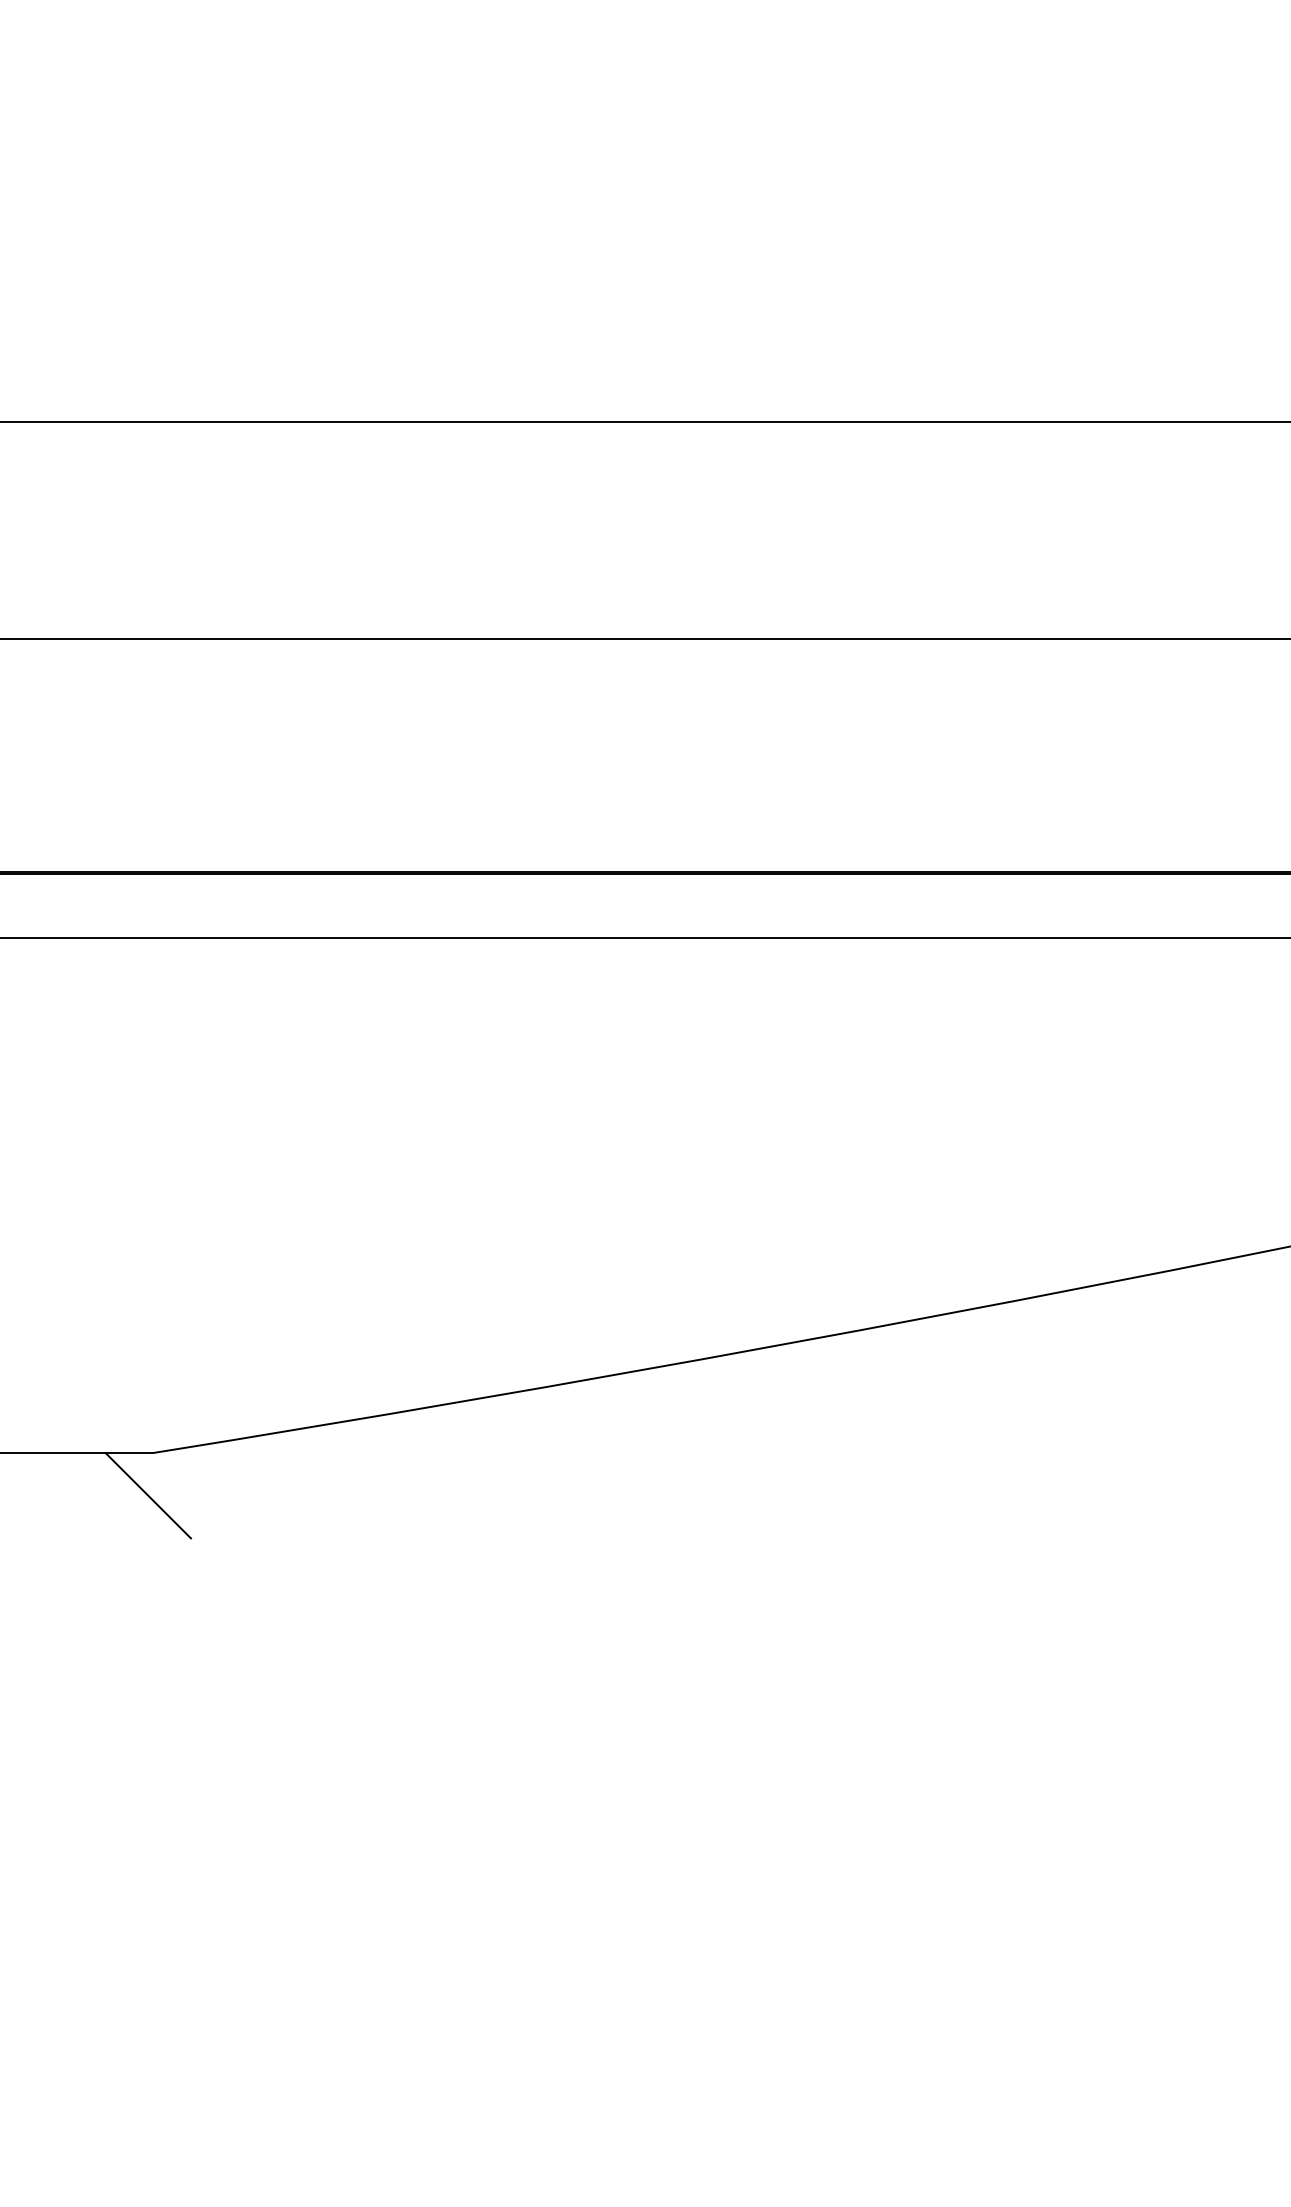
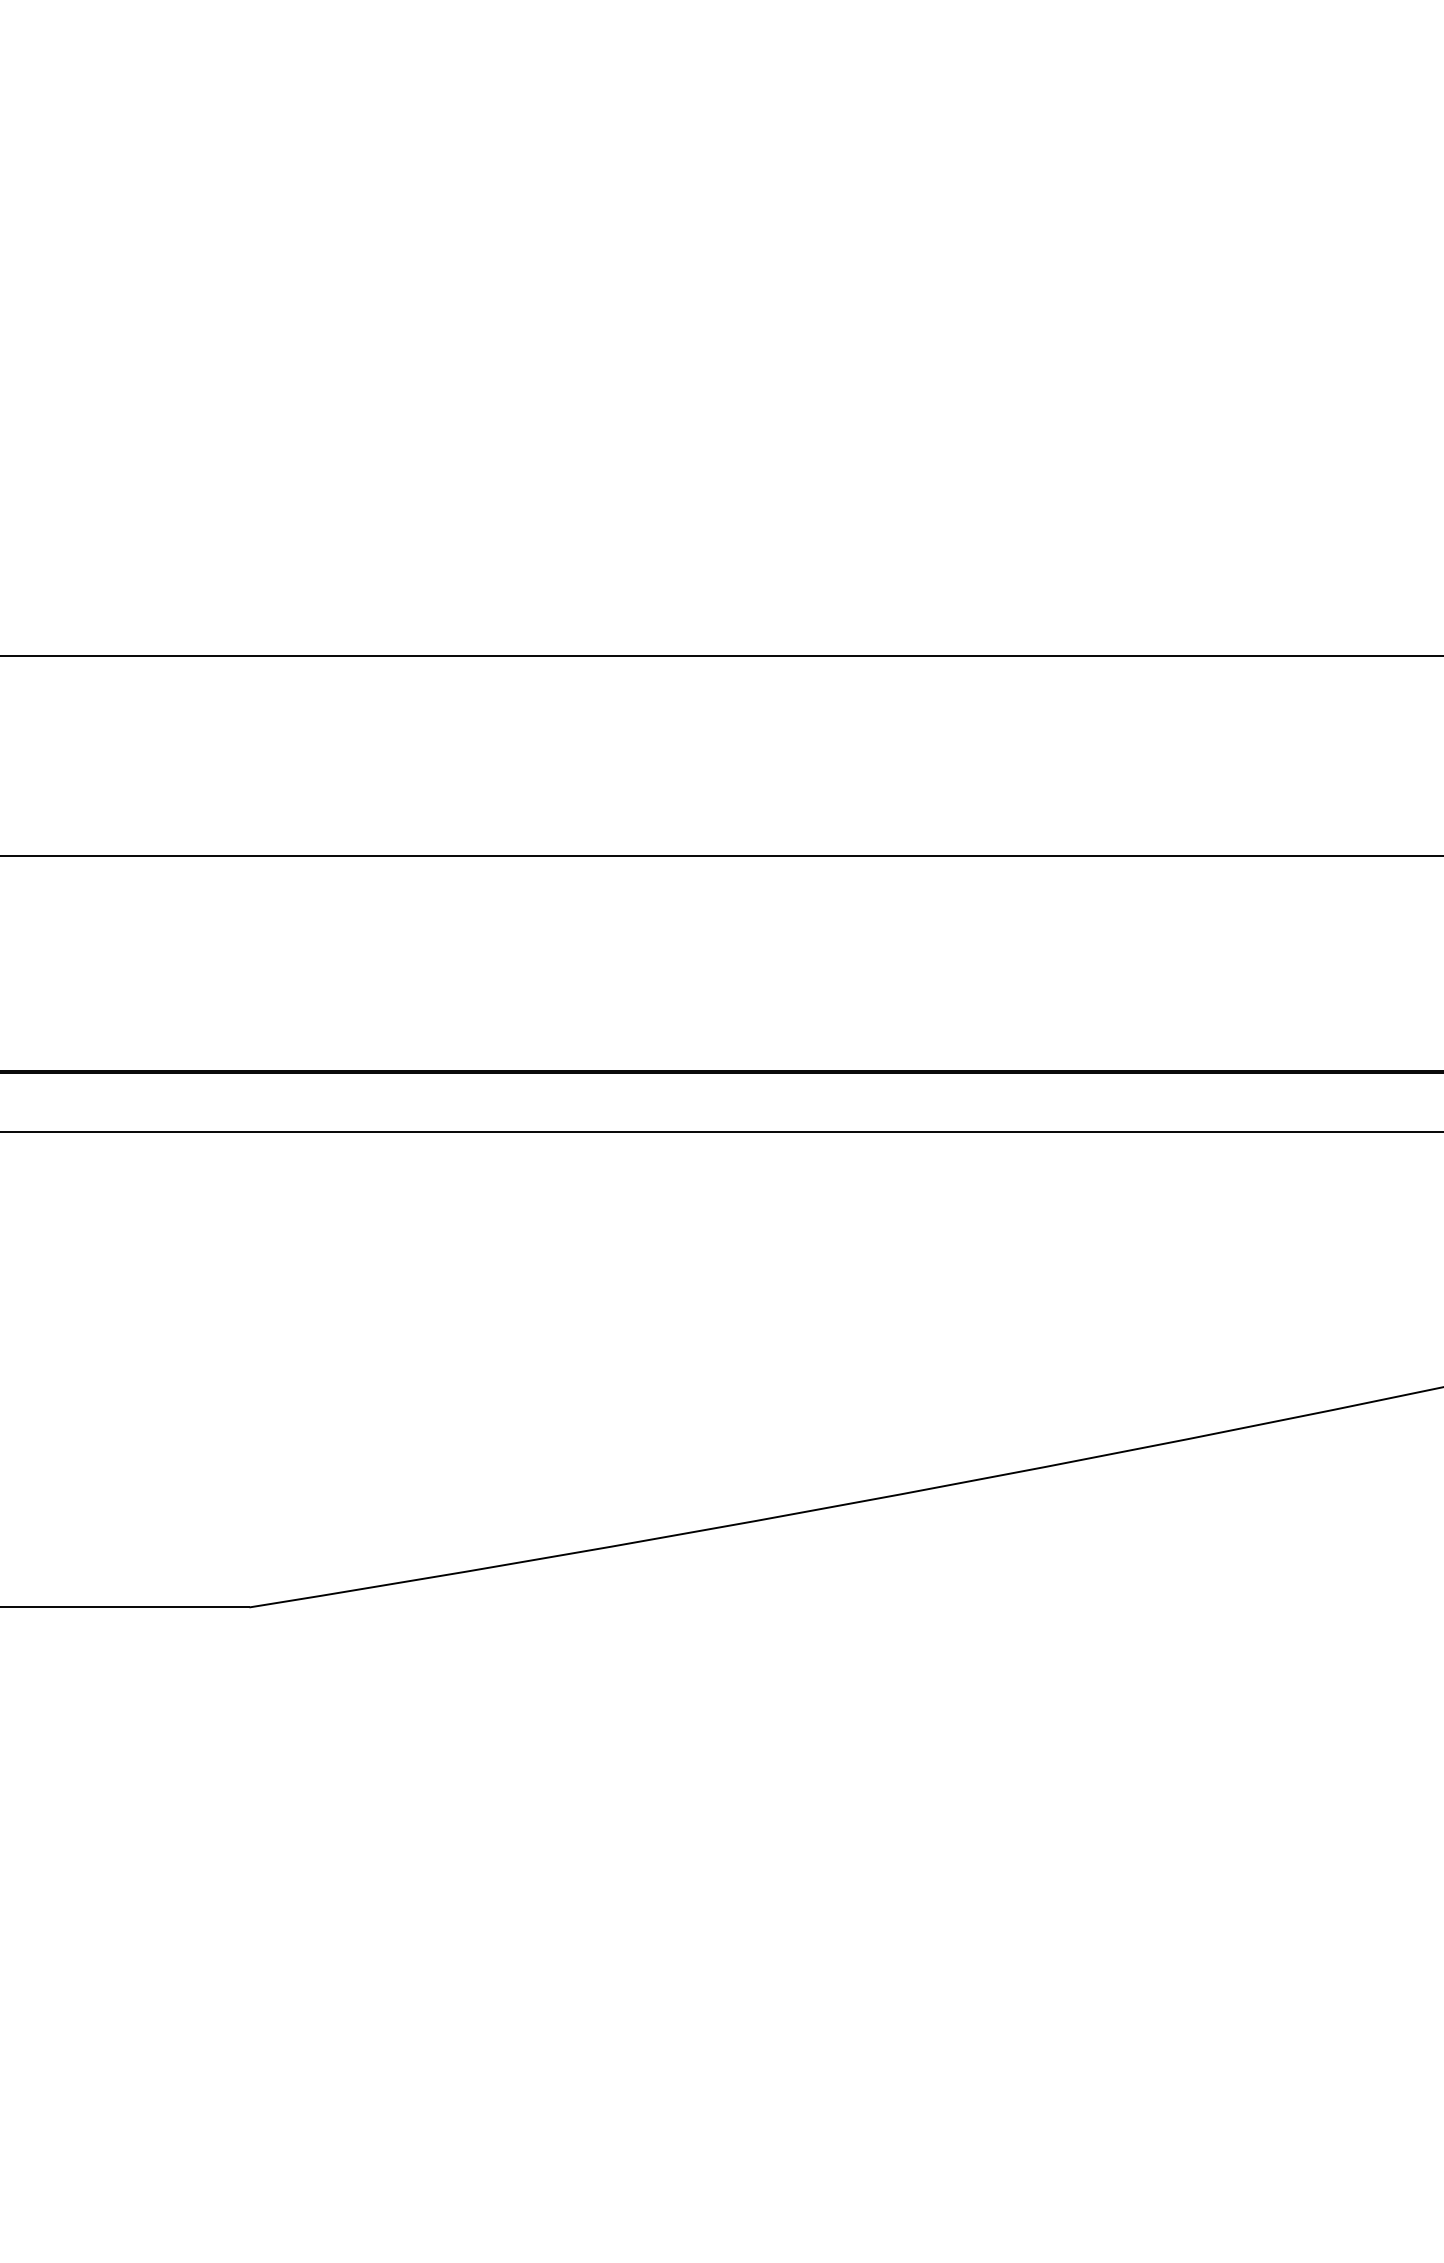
line: (147, 1495) -> (244, 1646), removed

